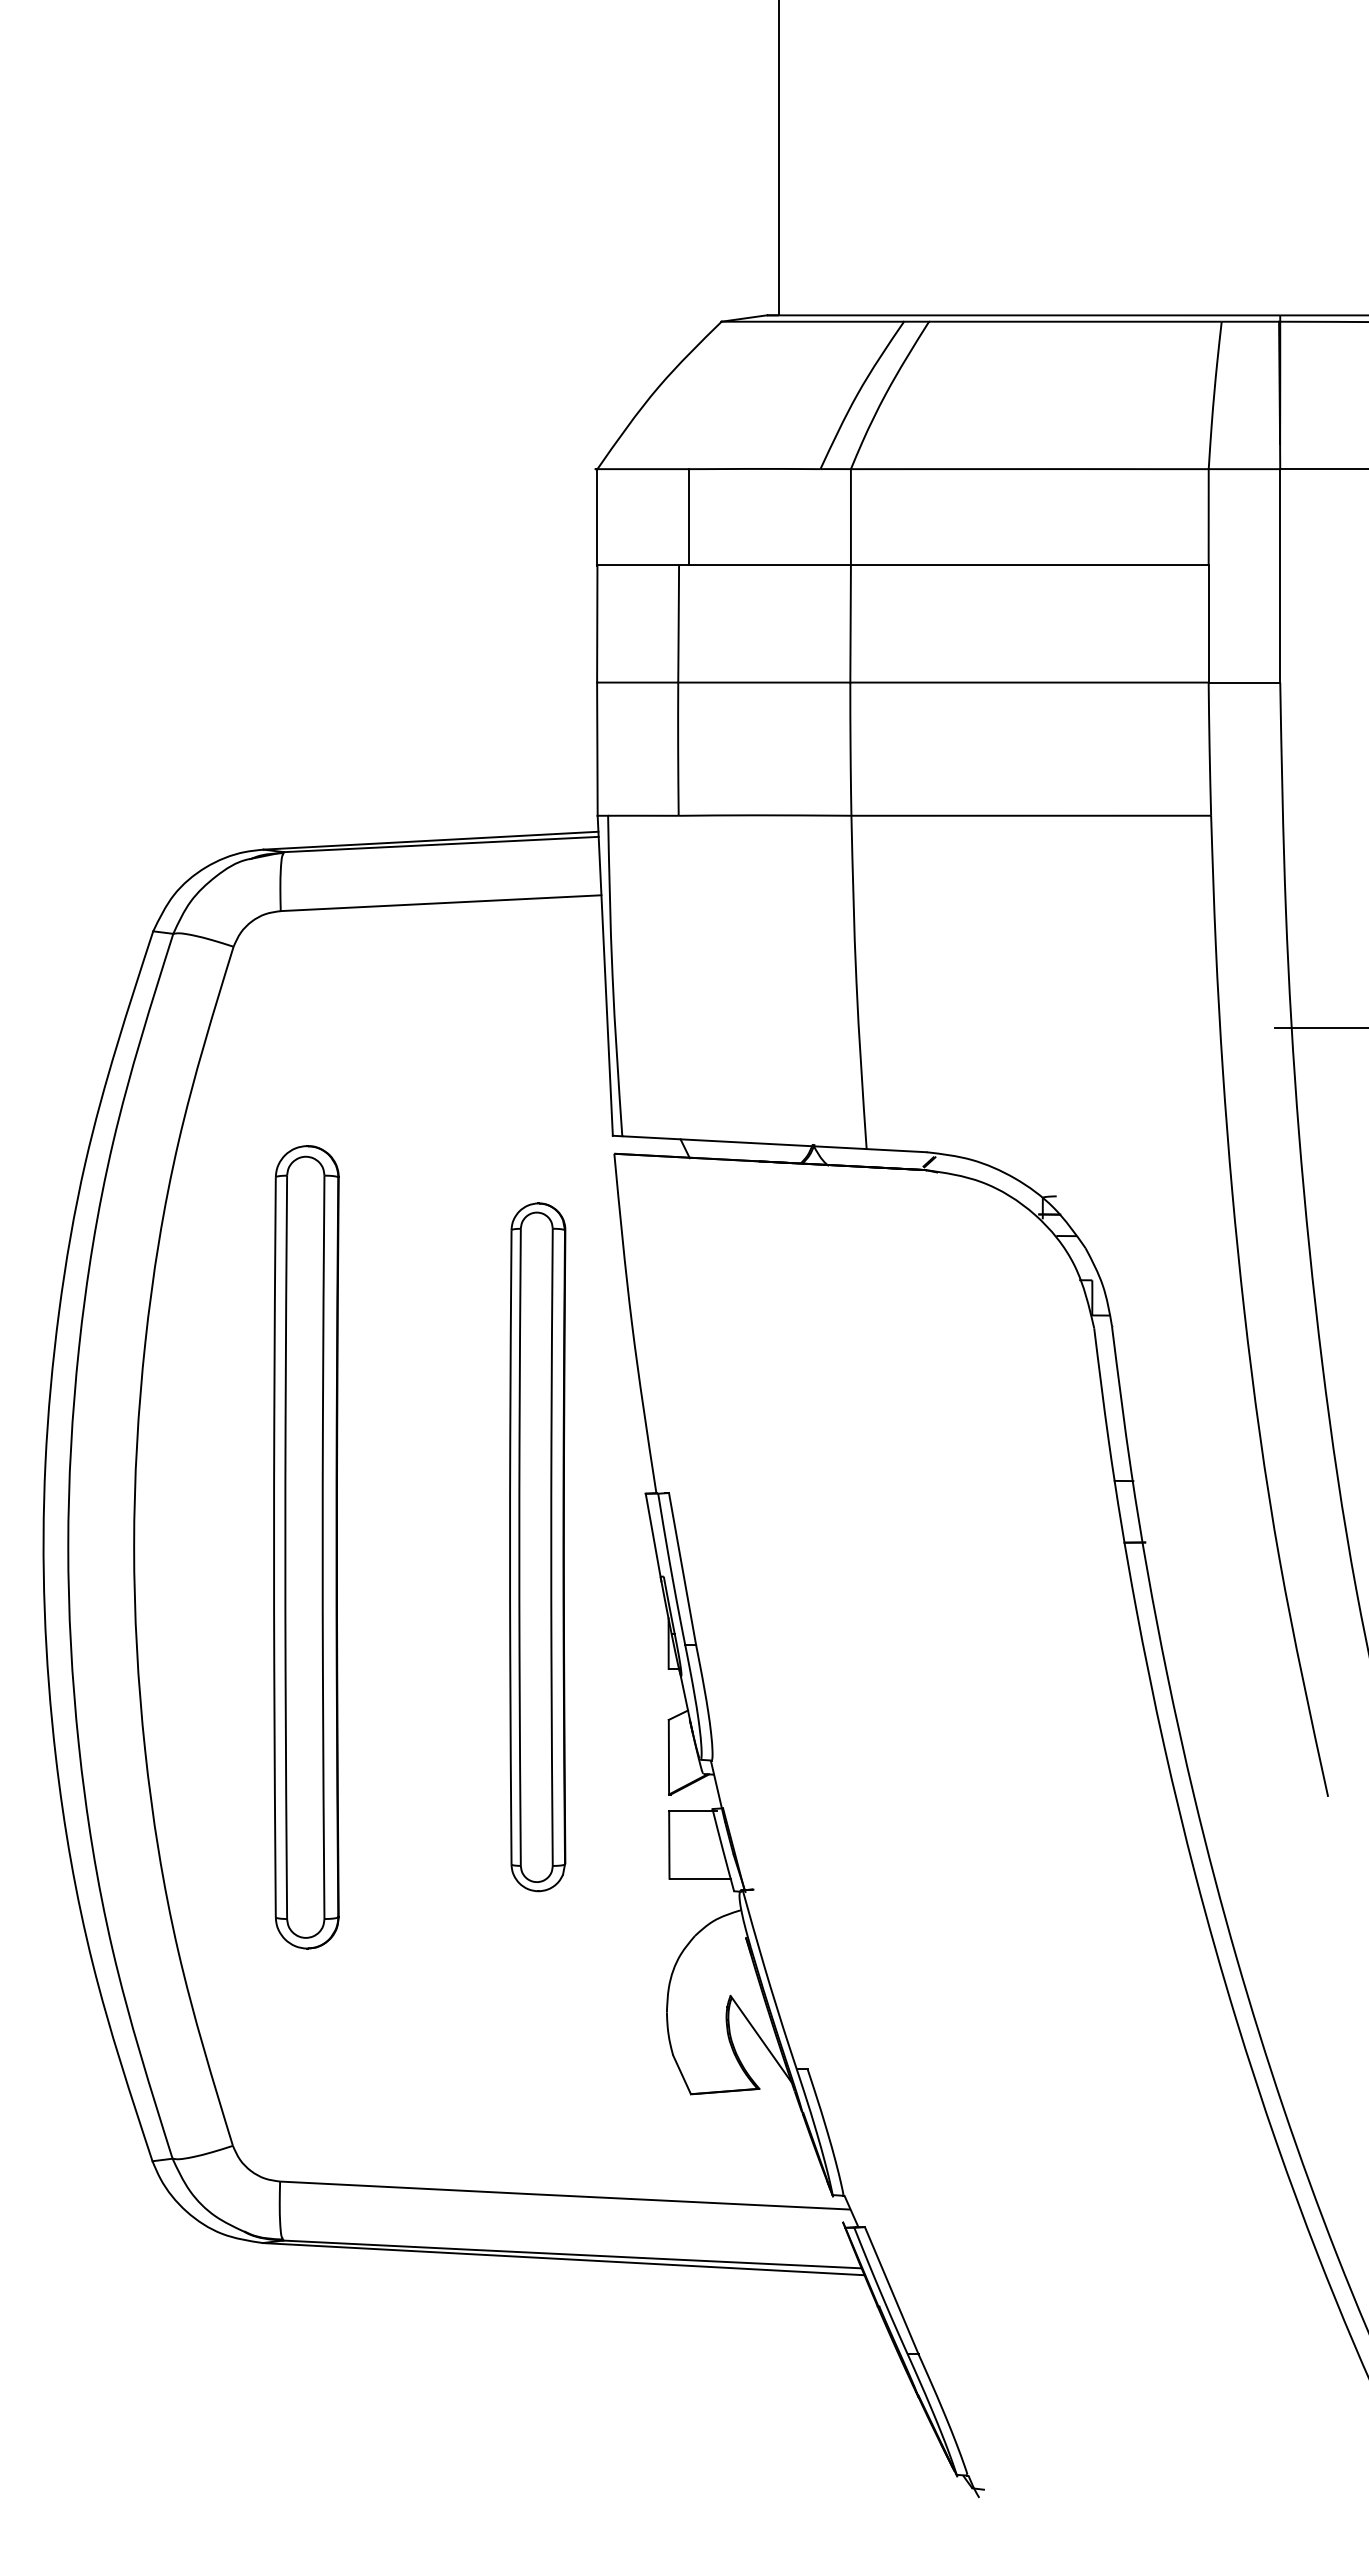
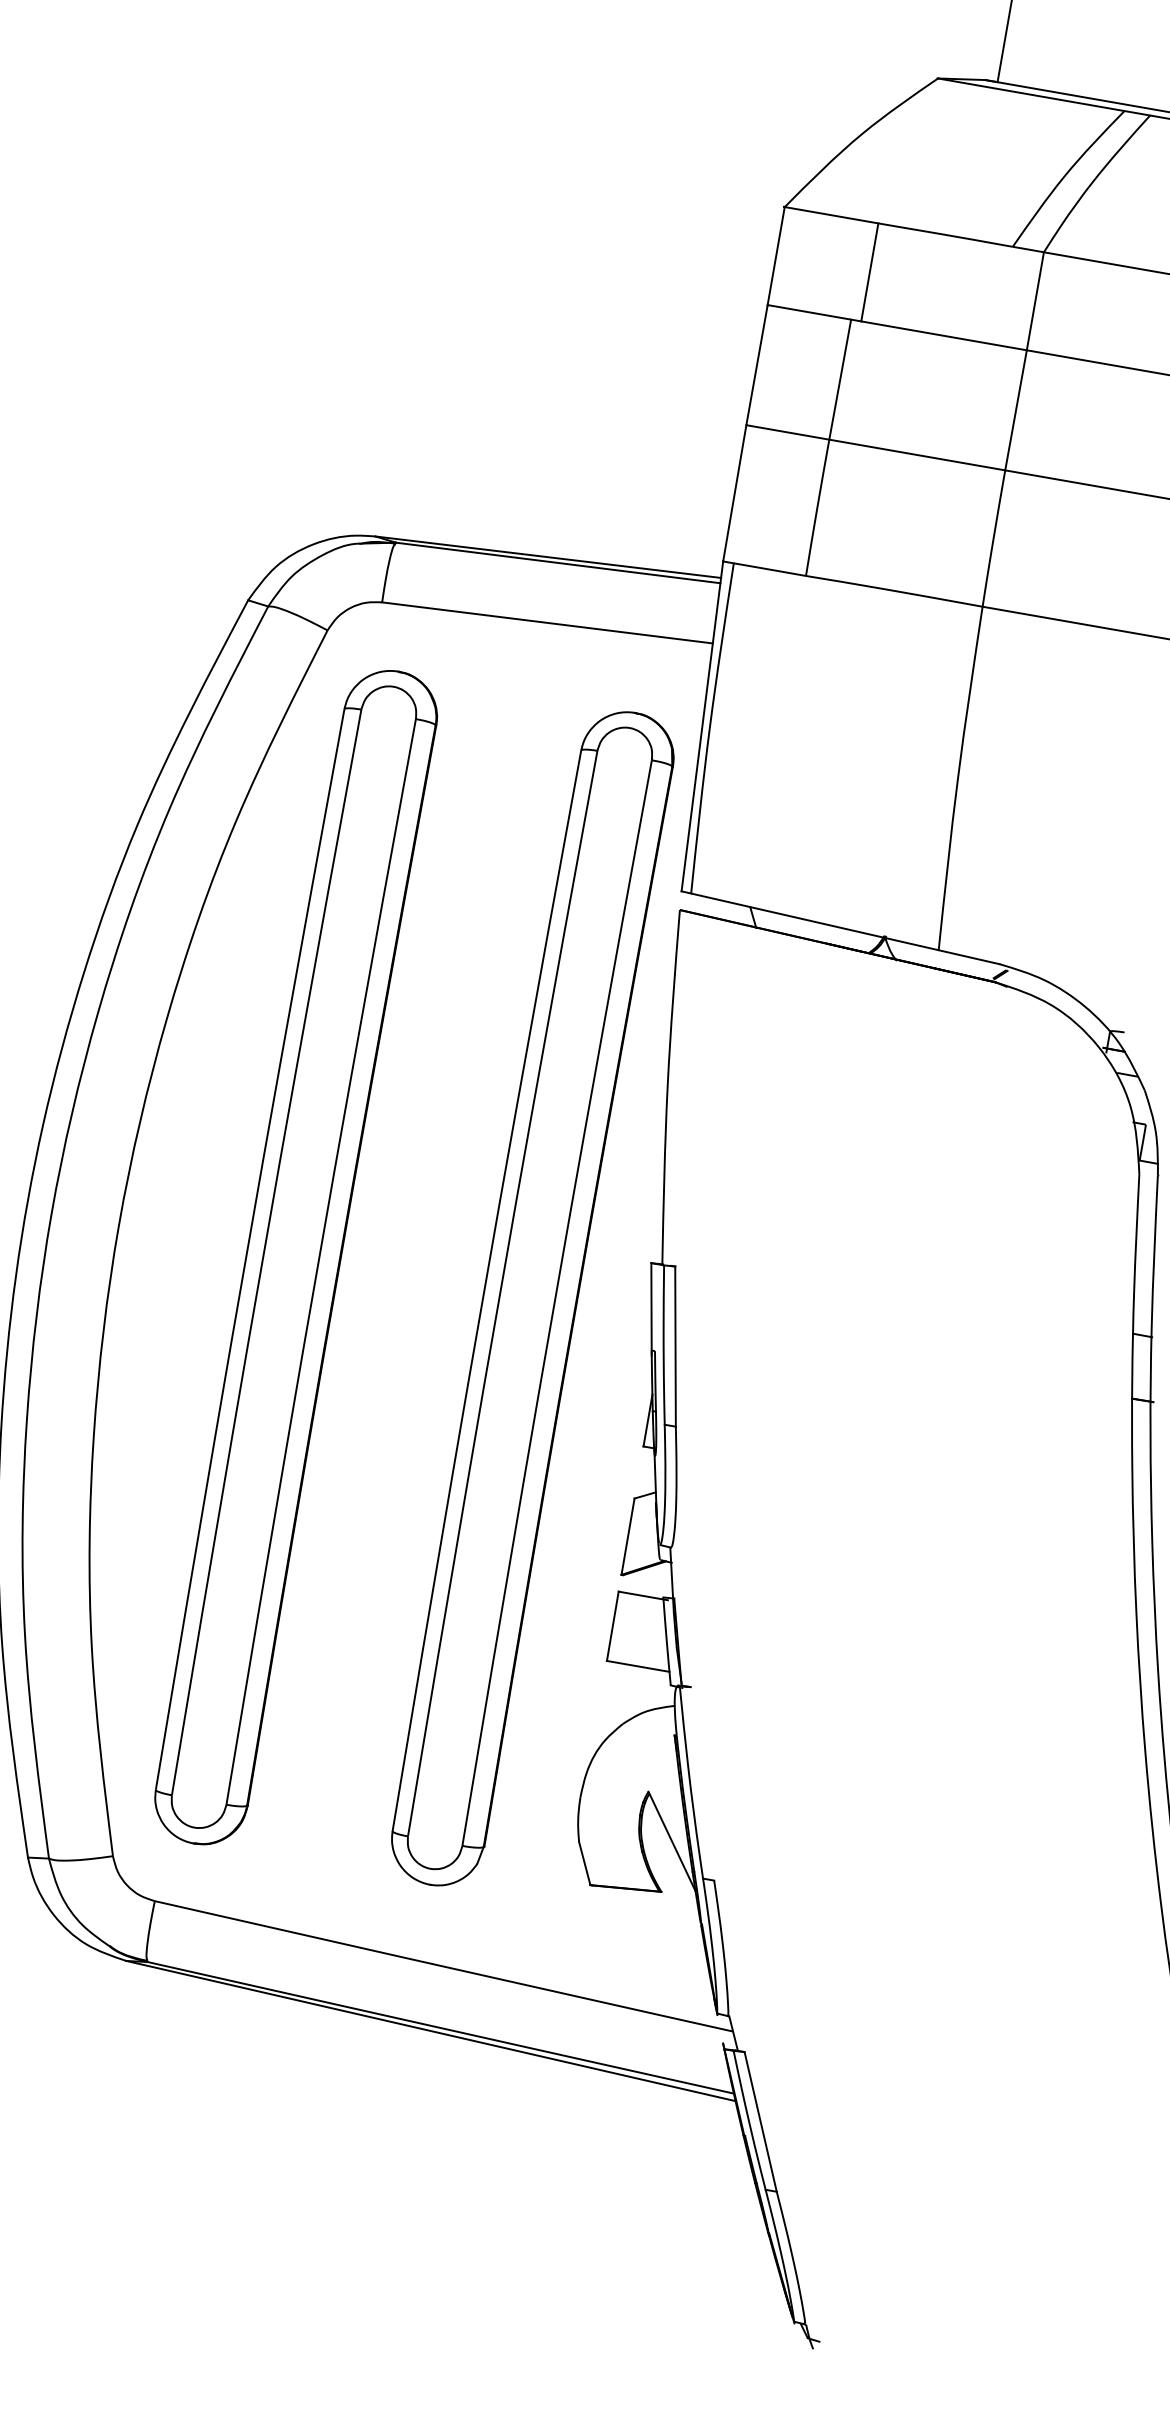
part: (306, 1547) -> (294, 1257), size x1.43
part: (537, 1547) -> (531, 1298), size x1.67

